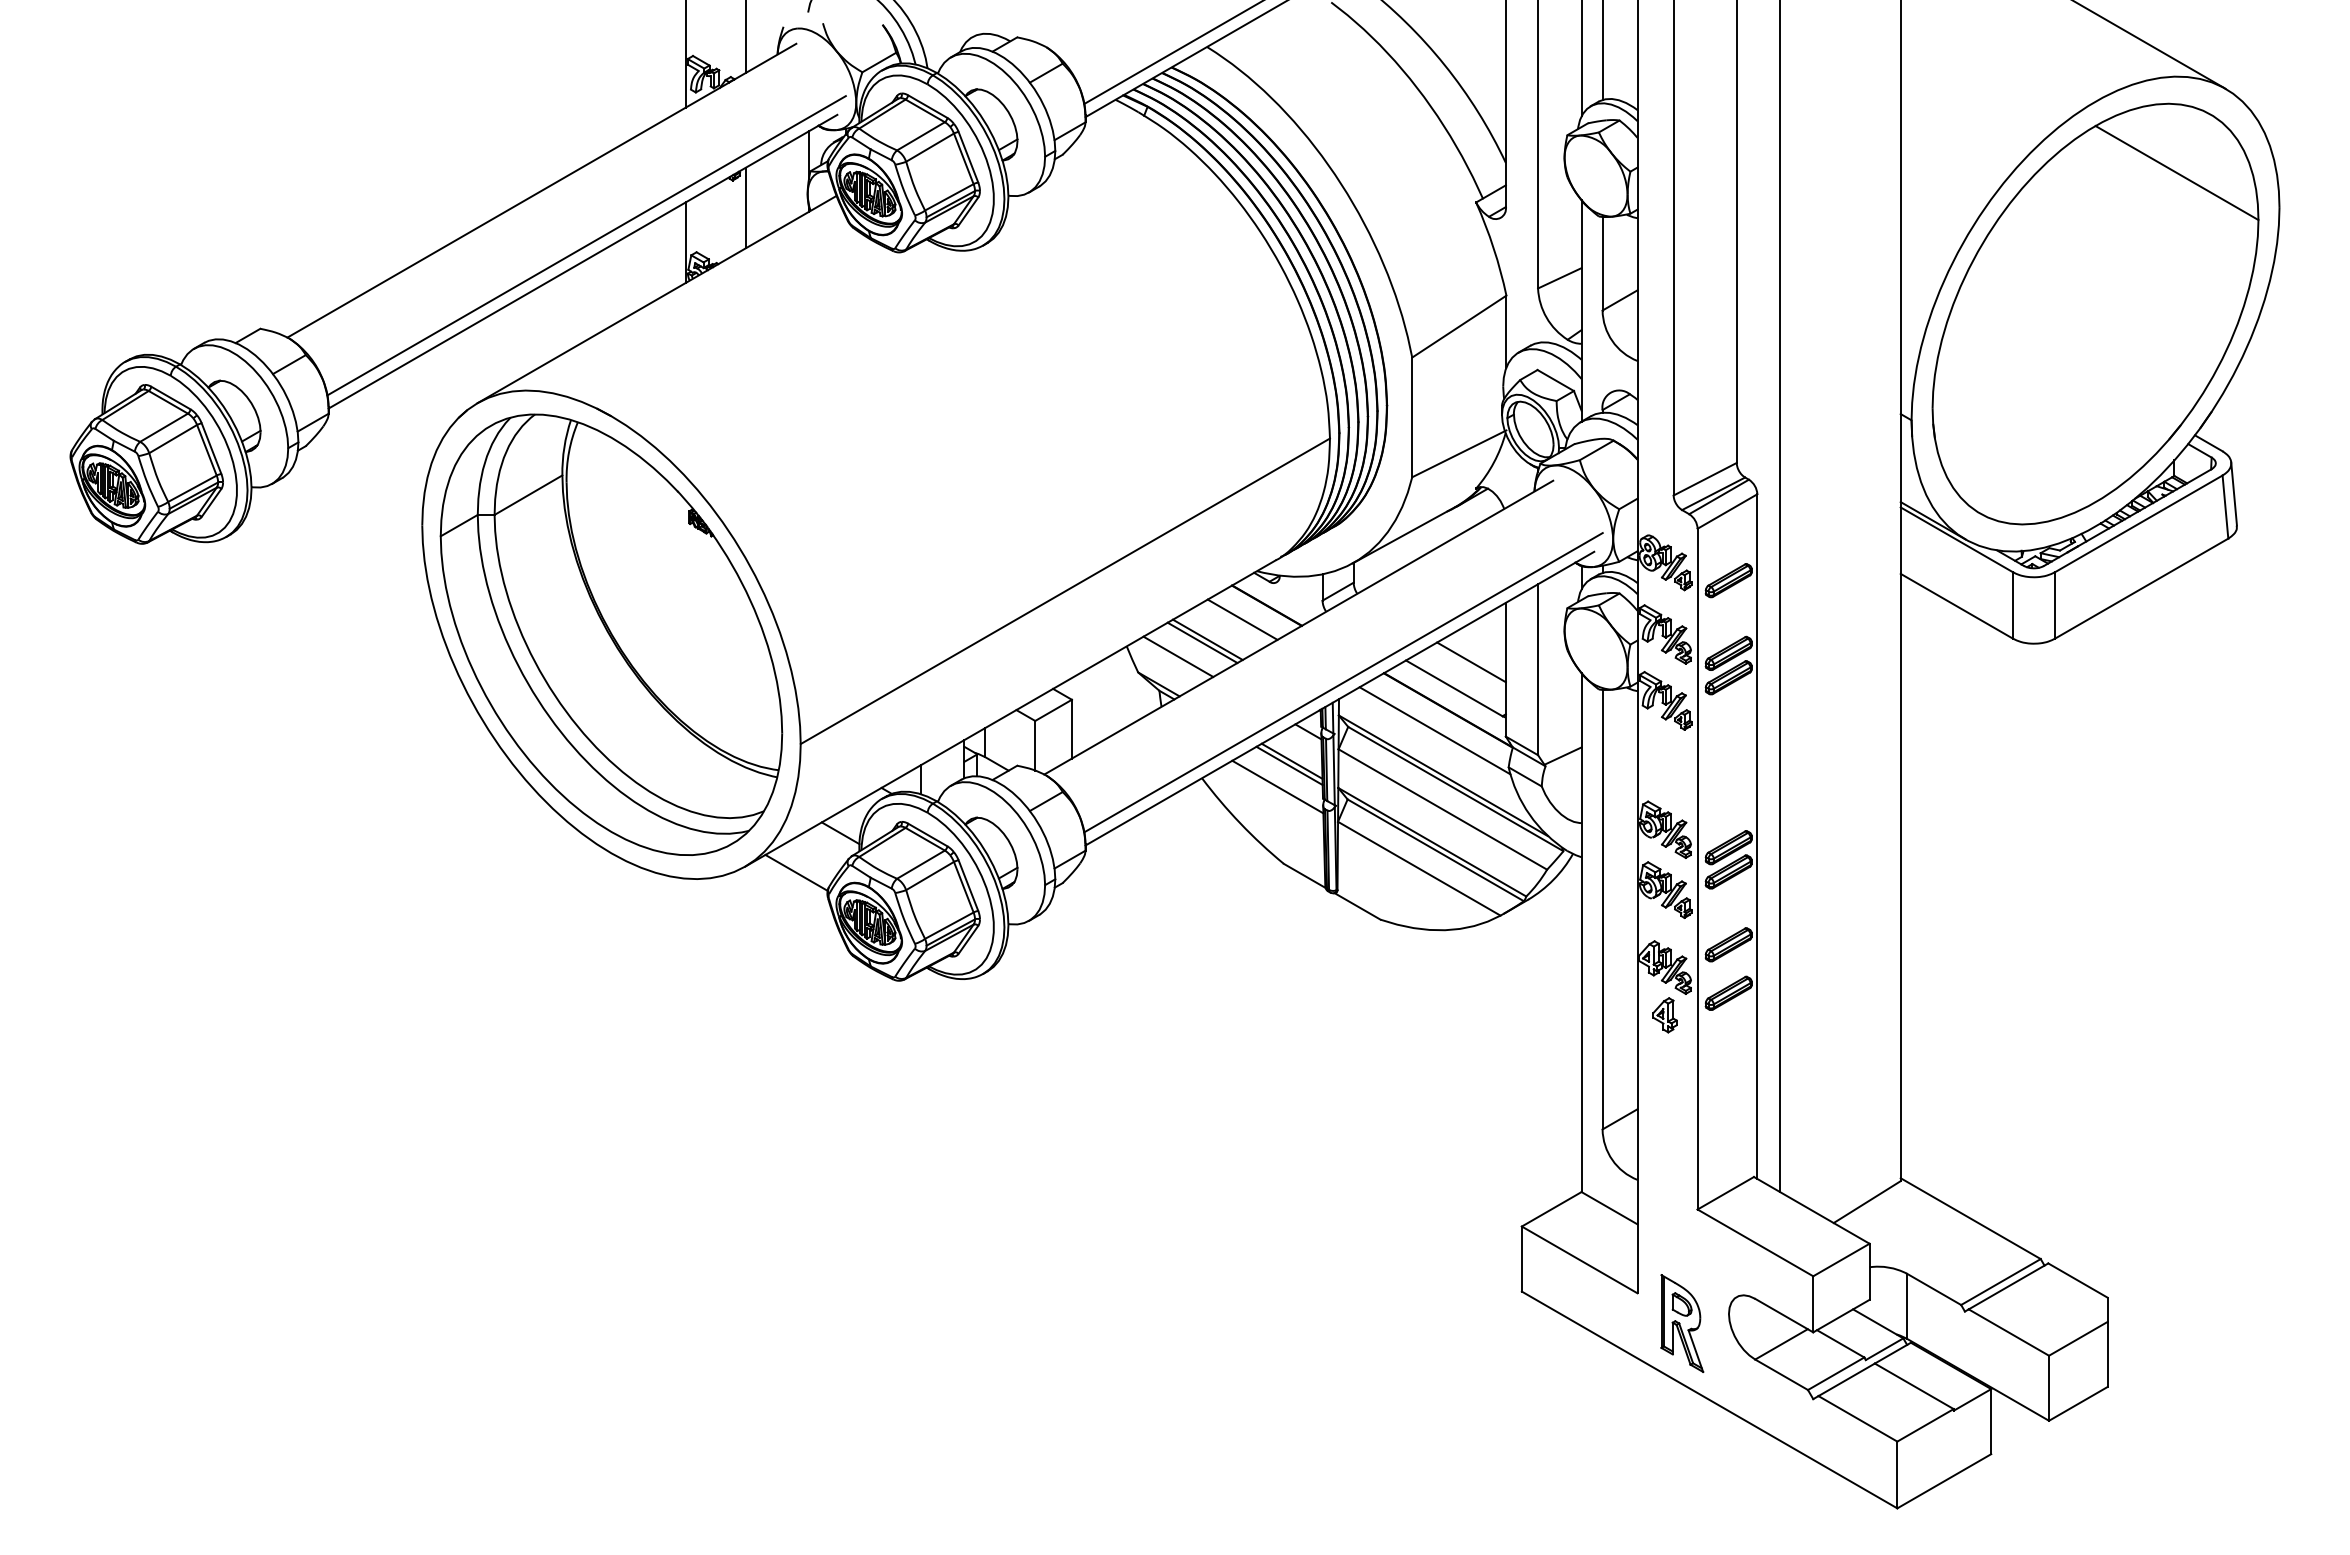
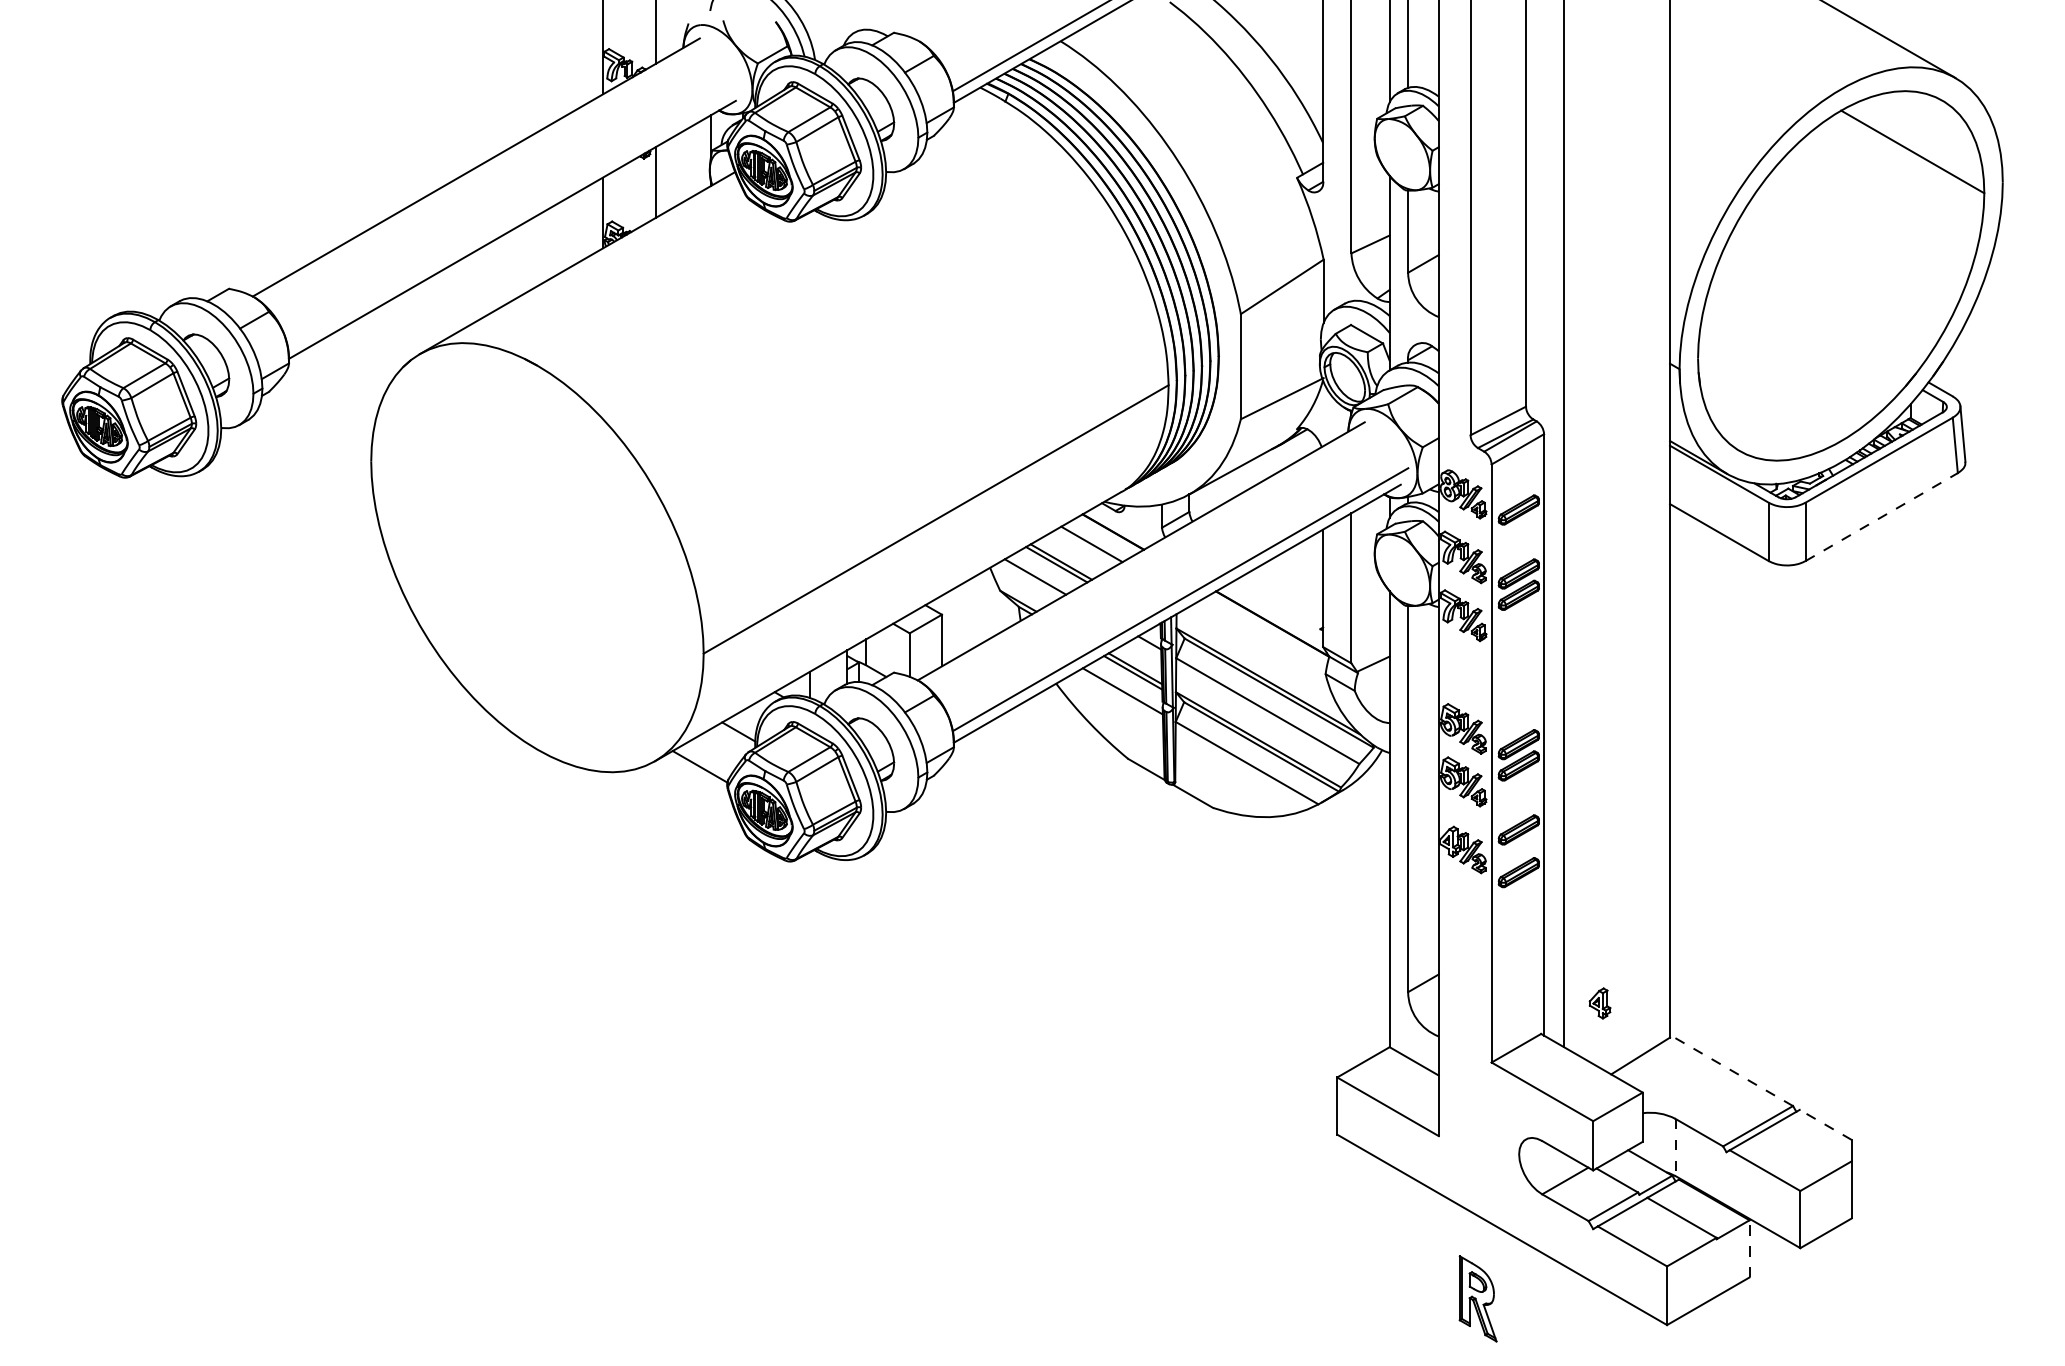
line: (586, 245) -> (515, 215), removed
line: (2142, 588) -> (1882, 516), solid -> dashed
part: (611, 634) -> (537, 557), removed
line: (1471, 662) -> (1292, 581), removed
line: (1454, 688) -> (1278, 604), removed
line: (1434, 730) -> (1260, 641), removed
part: (1664, 1015) -> (1599, 1003), moved
line: (1970, 1218) -> (1731, 1070), solid -> dashed
line: (2077, 1280) -> (1825, 1124), solid -> dashed
line: (1906, 1306) -> (1675, 1147), solid -> dashed
part: (1682, 1323) -> (1478, 1298), moved
line: (1991, 1421) -> (1749, 1248), solid -> dashed

